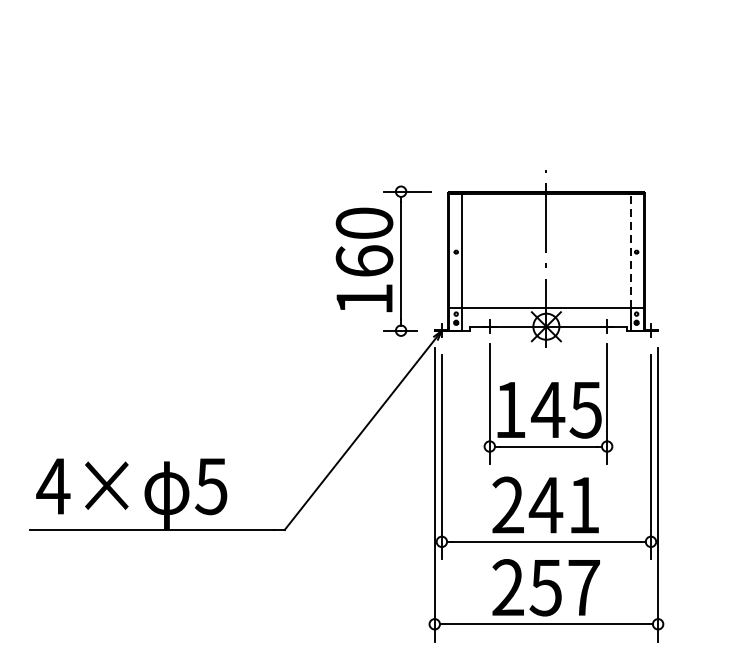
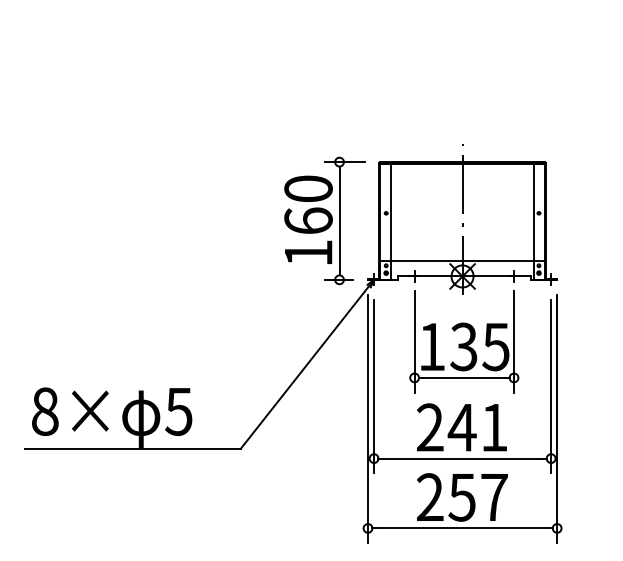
line: (631, 251) -> (534, 212), dashed -> solid
text: (547, 409) -> (463, 346), 145 -> 135
text: (52, 486) -> (44, 411), 4× -> 8×

